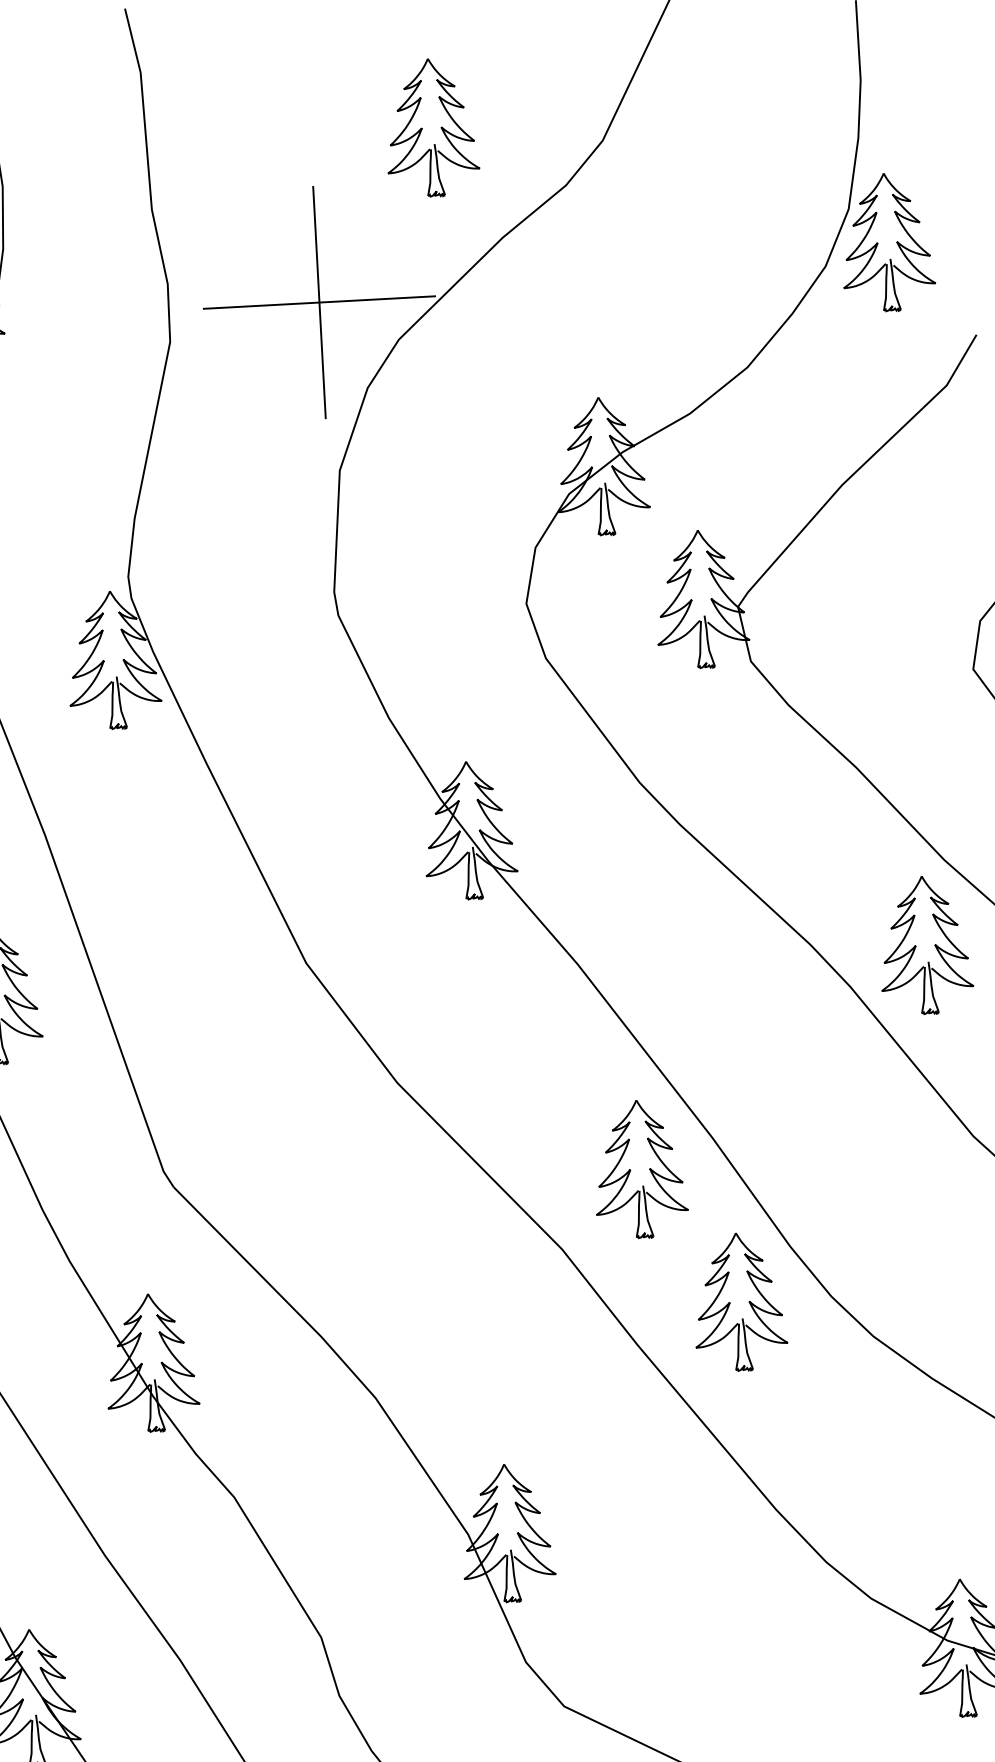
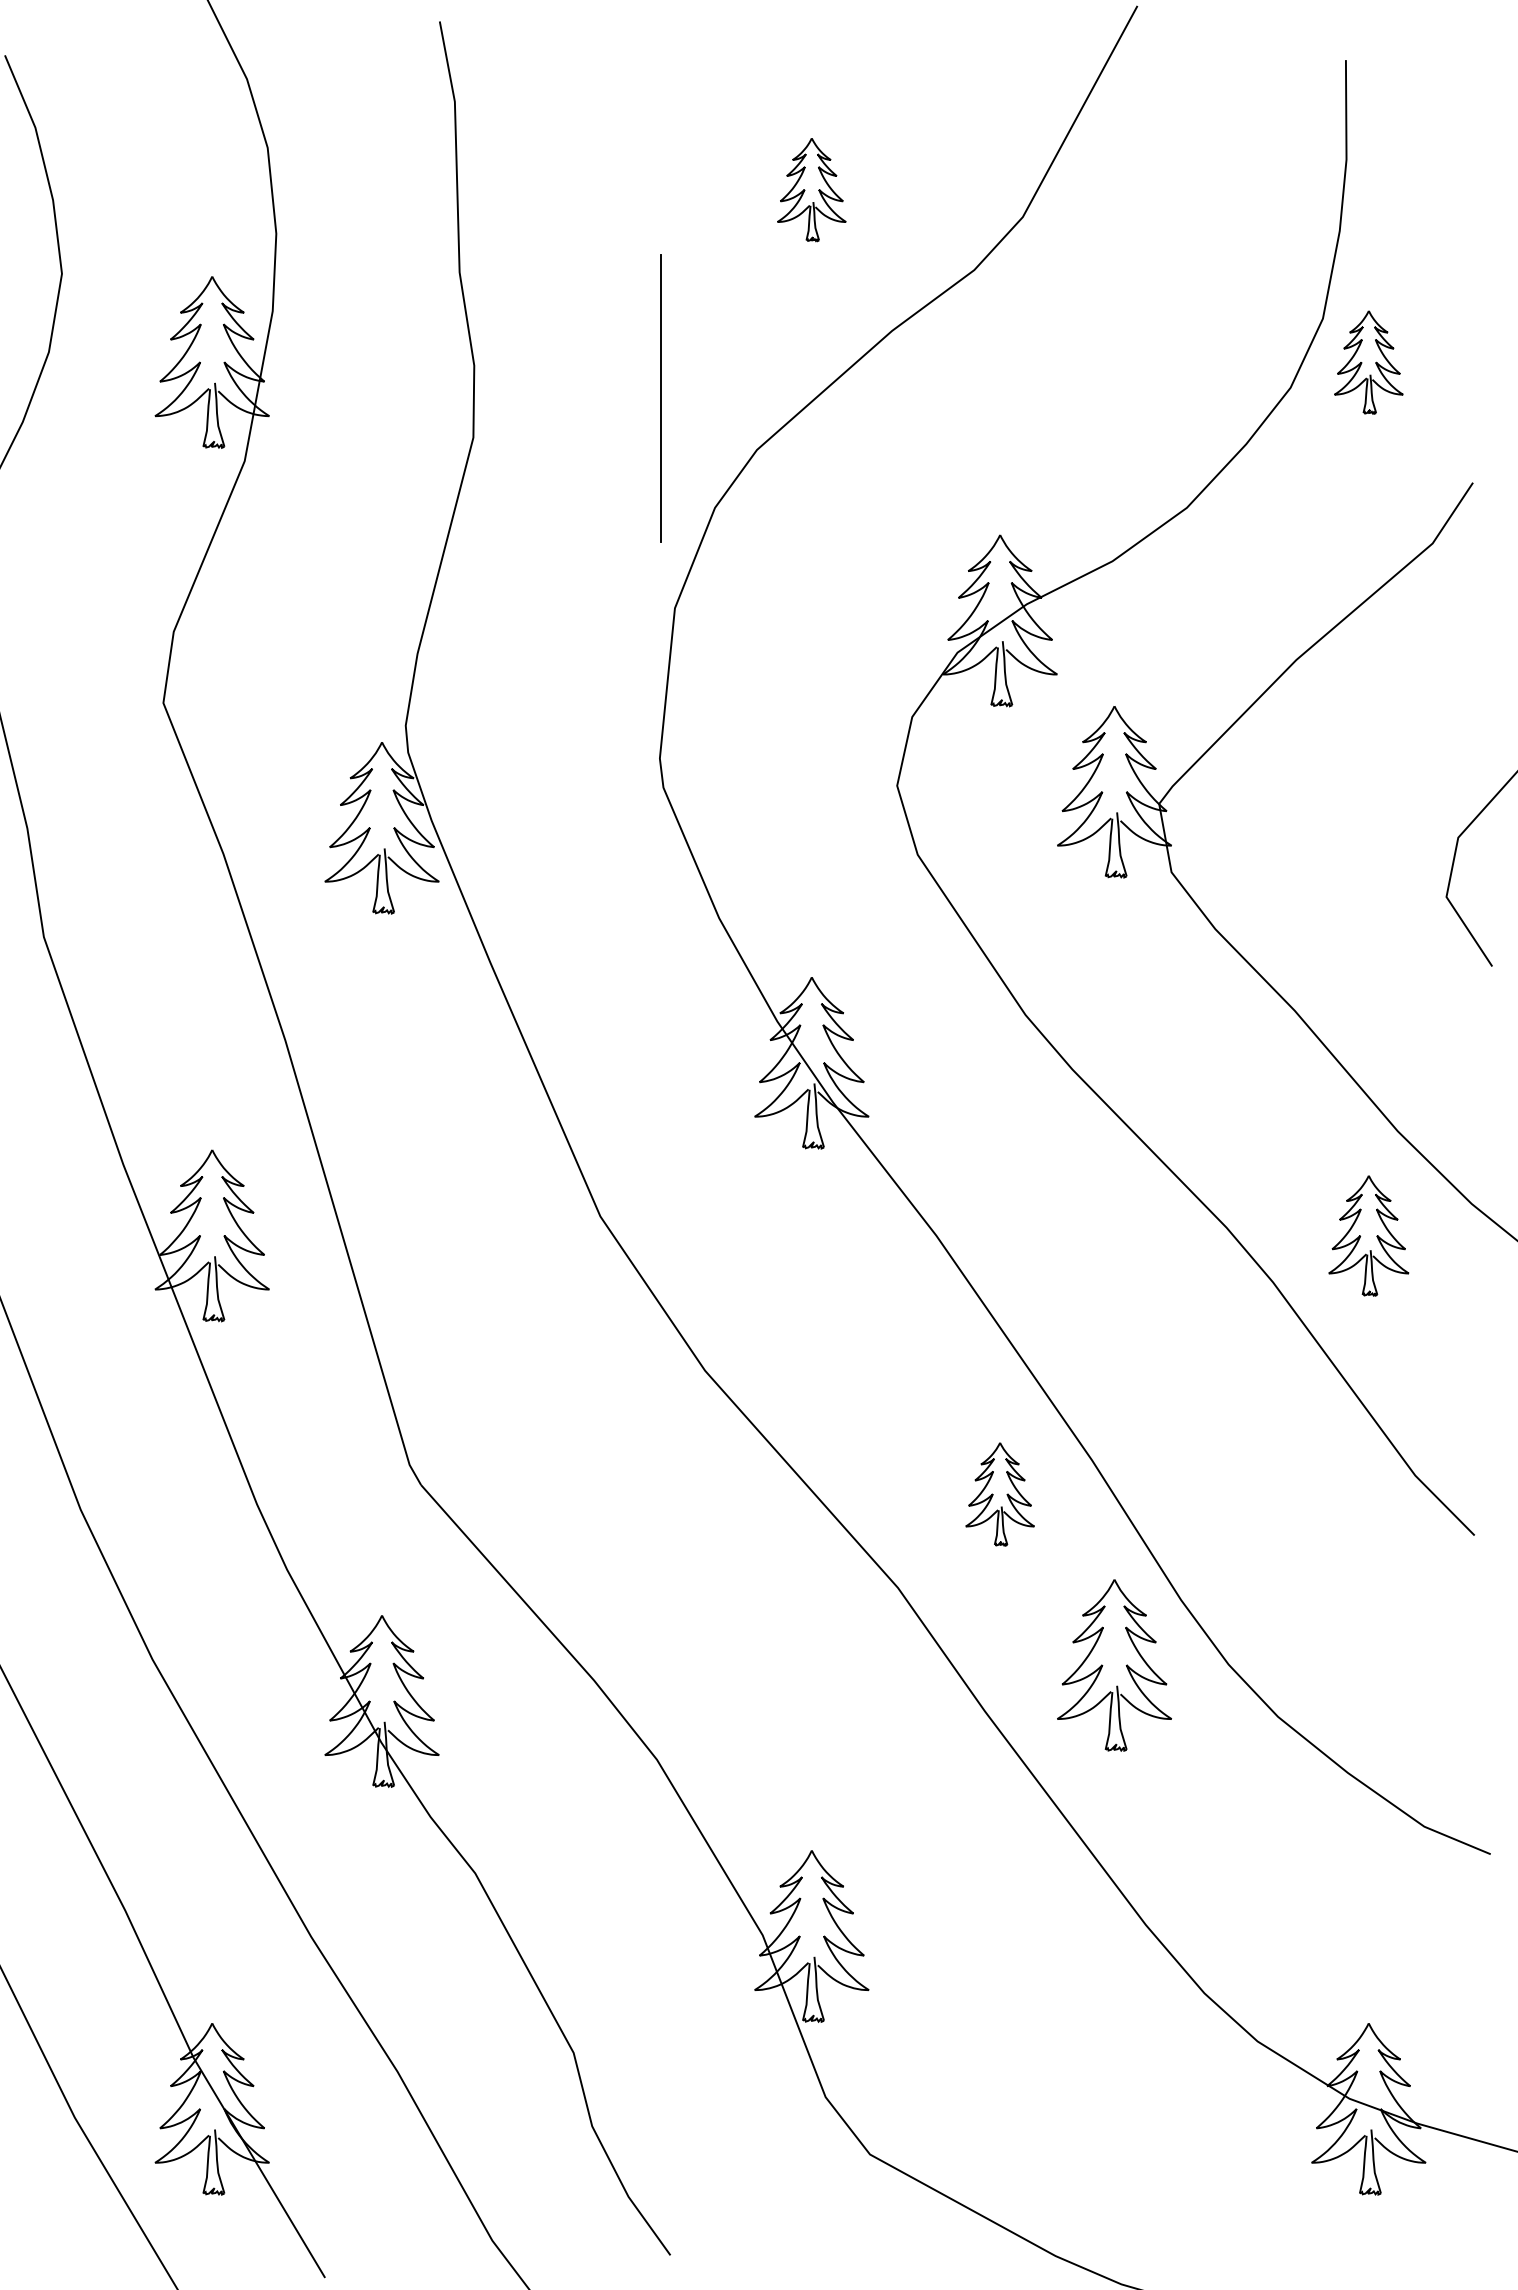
part: (431, 127) -> (811, 189), size x0.6
part: (887, 242) -> (1368, 362), size x0.6
line: (319, 302) -> (660, 398), removed
part: (925, 945) -> (1368, 1235), size x0.7
part: (639, 1169) -> (999, 1494), size x0.6

